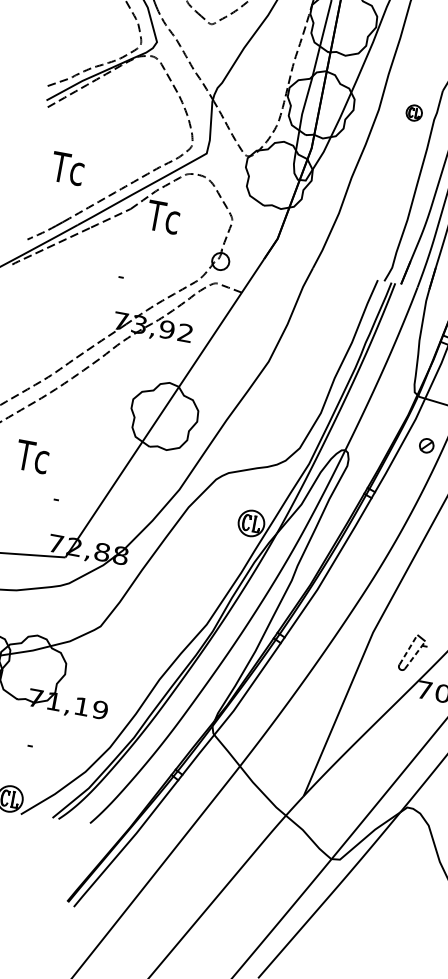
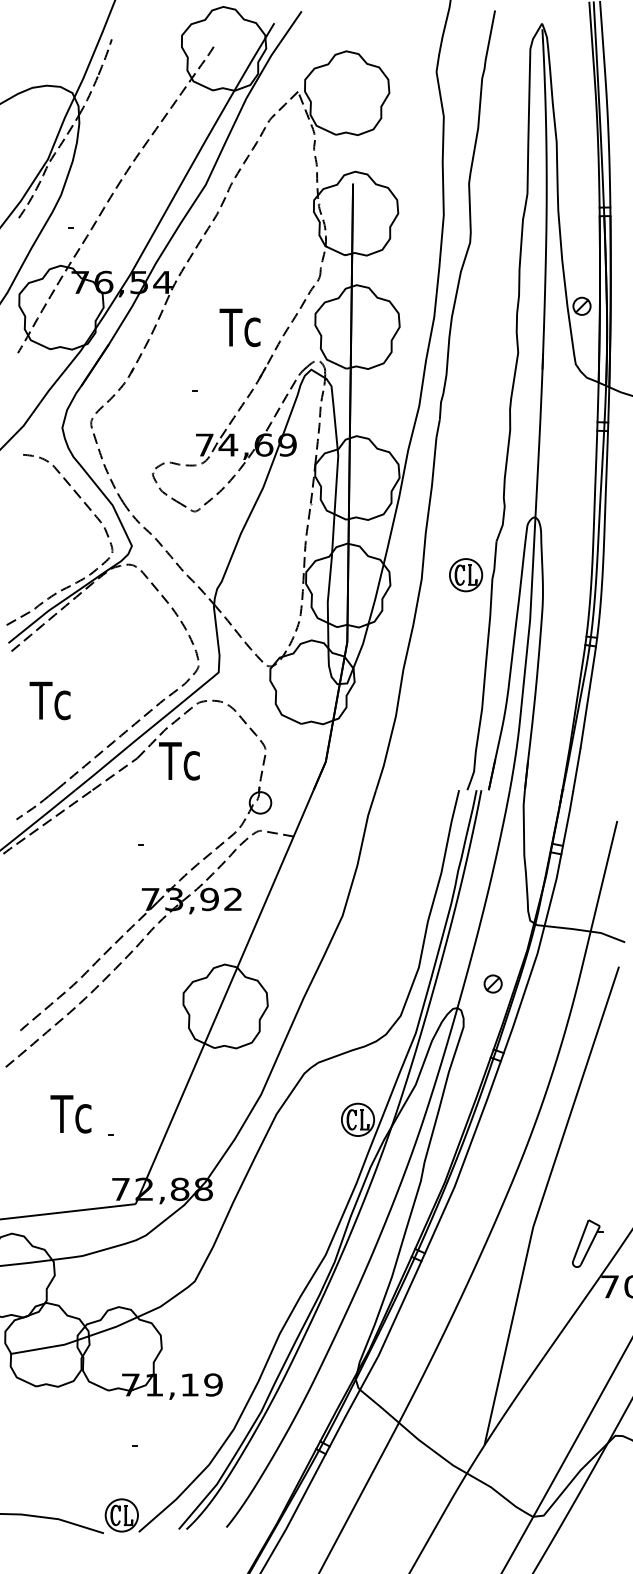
part: (414, 113) -> (466, 575), size x1.67
text: (67, 168) -> (49, 700), moved
part: (426, 445) -> (492, 983), moved
text: (32, 457) -> (70, 1114), moved
line: (408, 649) -> (580, 1240), dashed -> solid
line: (415, 655) -> (590, 1245), dashed -> solid

